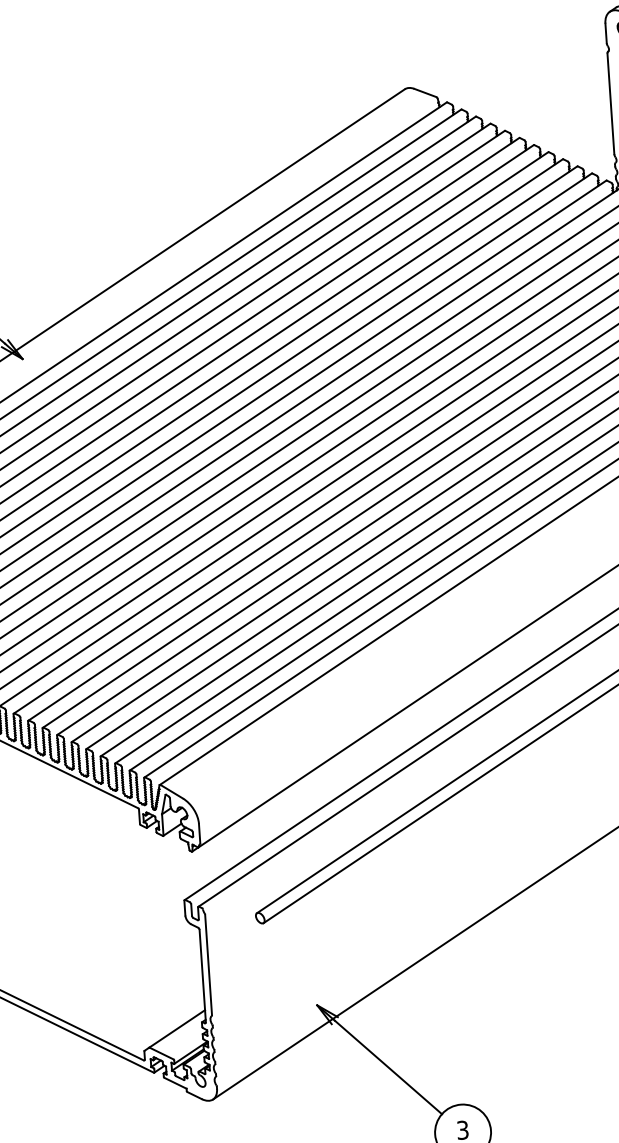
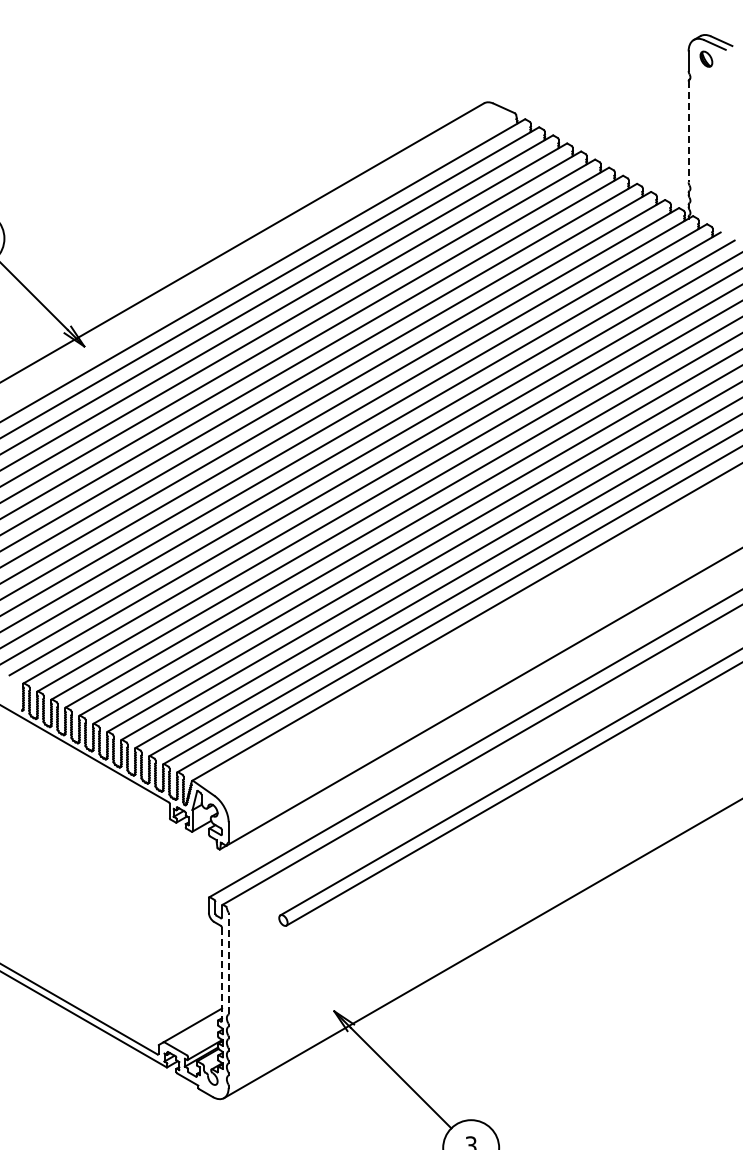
line: (610, 104) -> (688, 132), solid -> dashed
line: (208, 964) -> (228, 963), solid -> dashed
line: (203, 976) -> (222, 974), solid -> dashed

